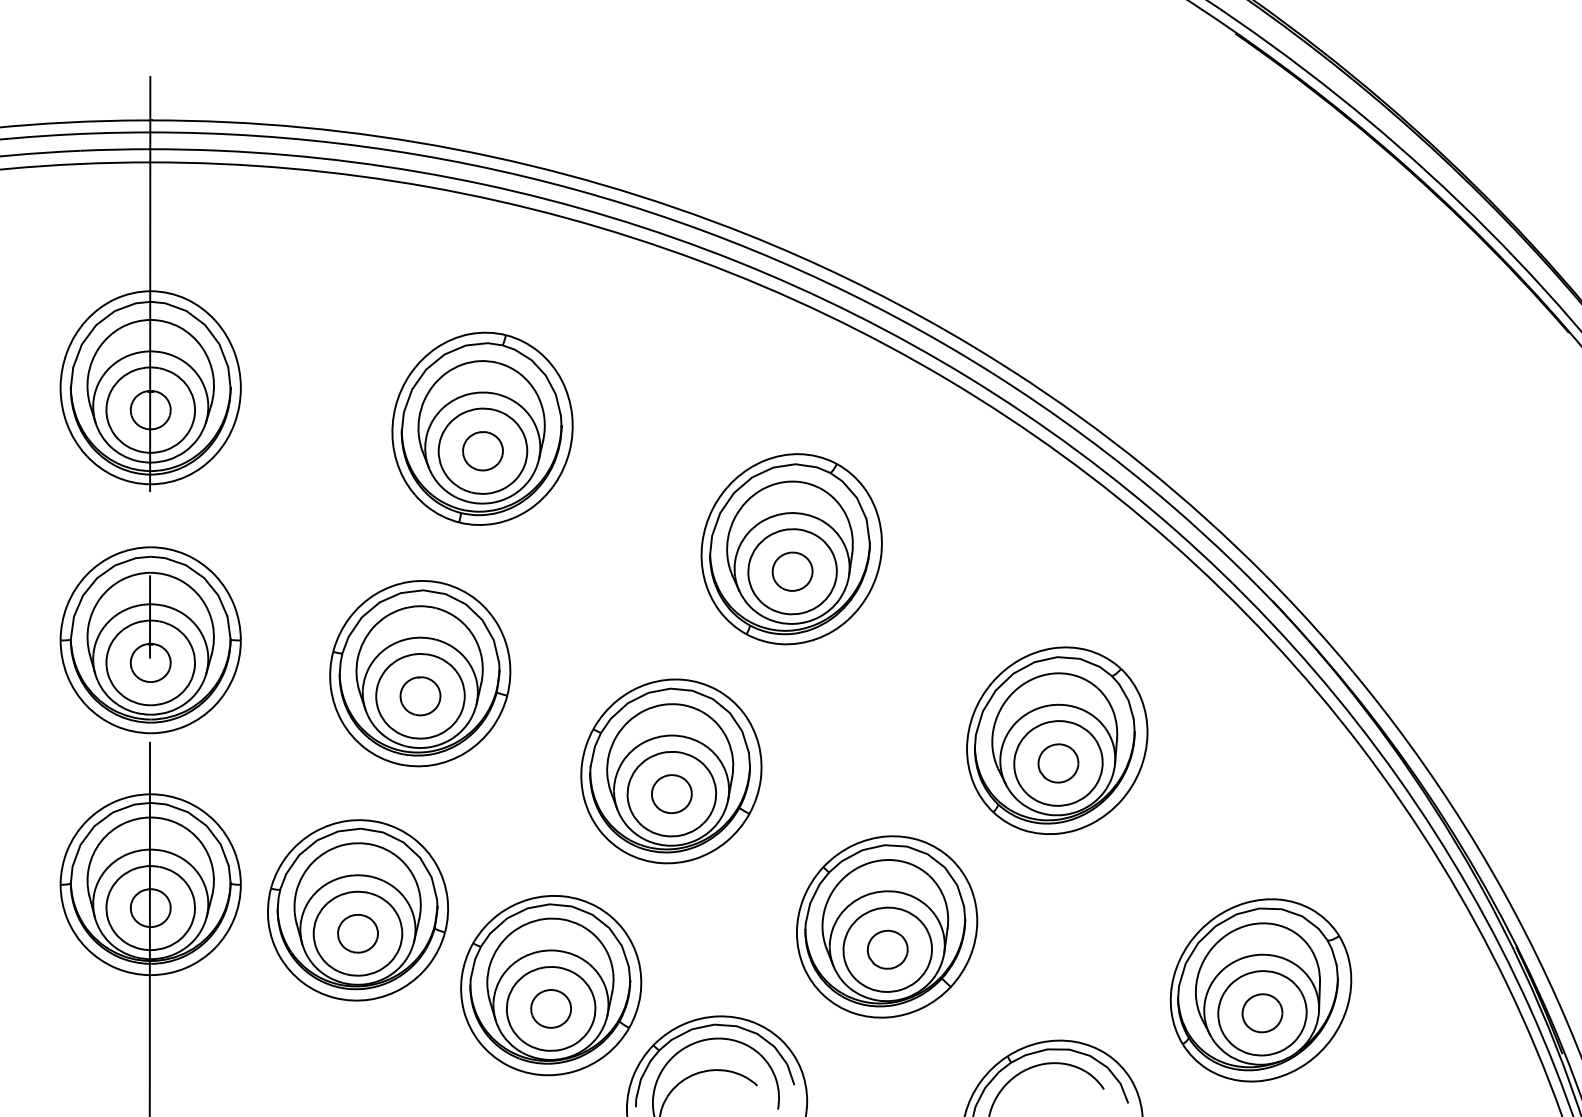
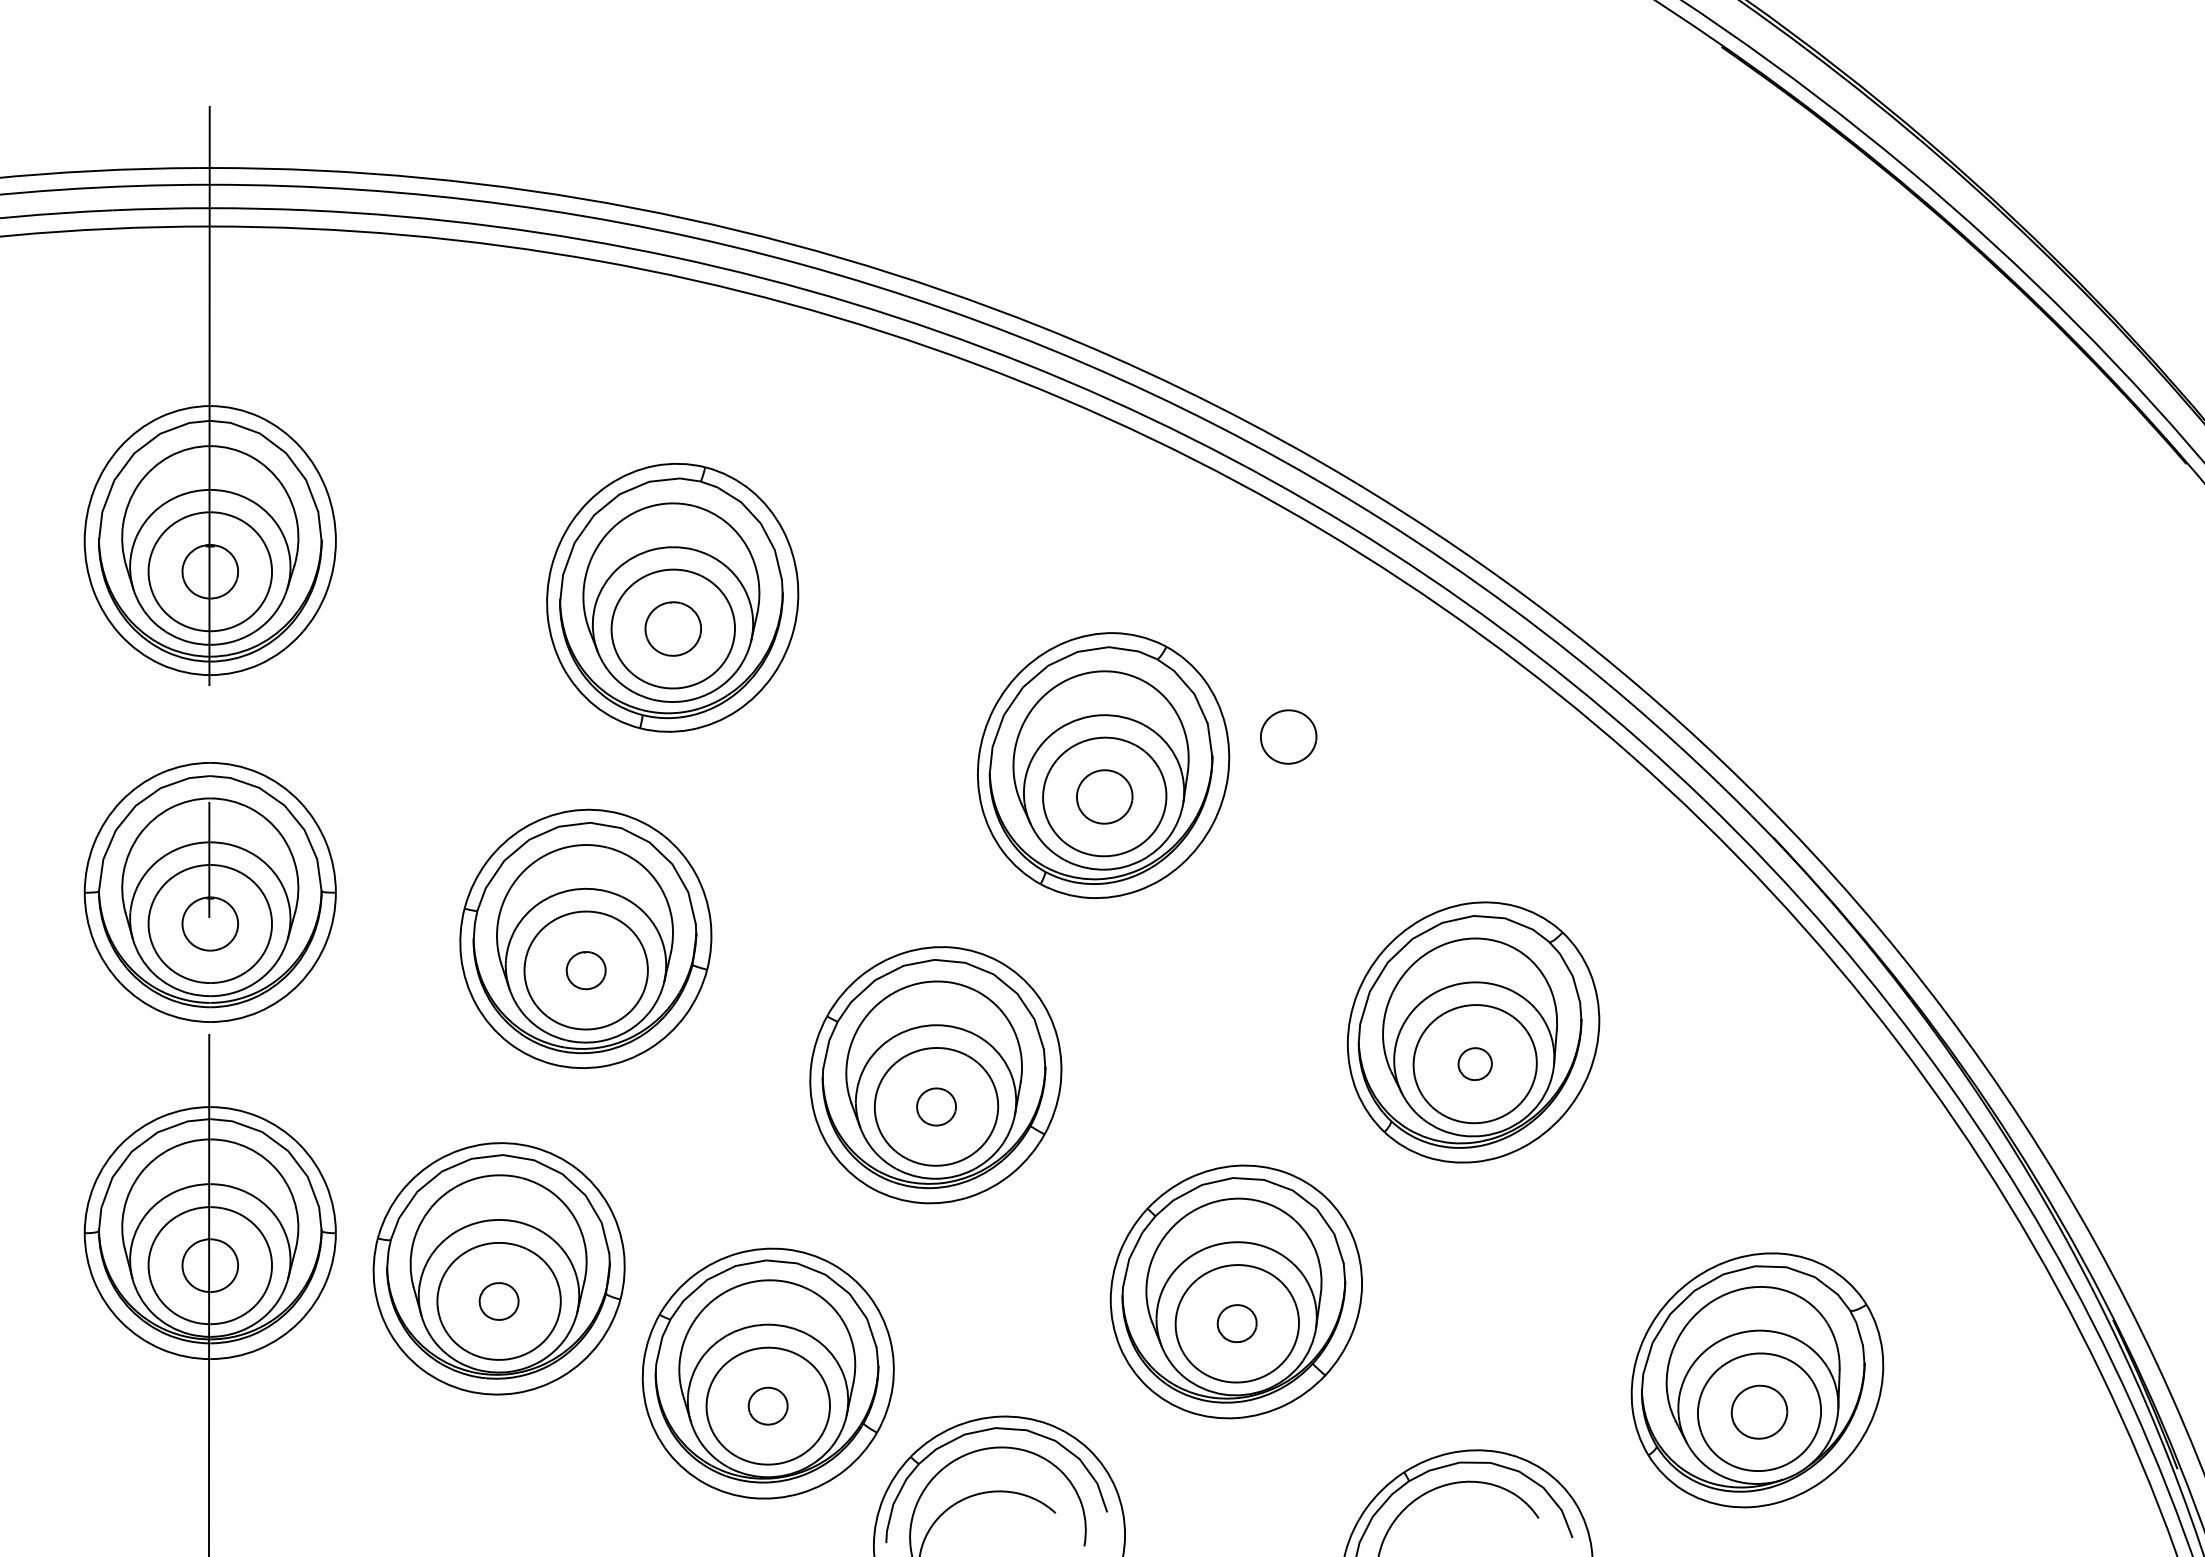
part: (924, 528) -> (1288, 736), added
part: (420, 696) -> (586, 970), size x0.7
part: (1058, 763) -> (1475, 1064), size x0.6
part: (671, 794) -> (935, 1107), size x0.7
part: (357, 933) -> (498, 1301), size x0.7
part: (887, 949) -> (1236, 1323), size x0.7
part: (550, 1008) -> (767, 1405), size x0.7

